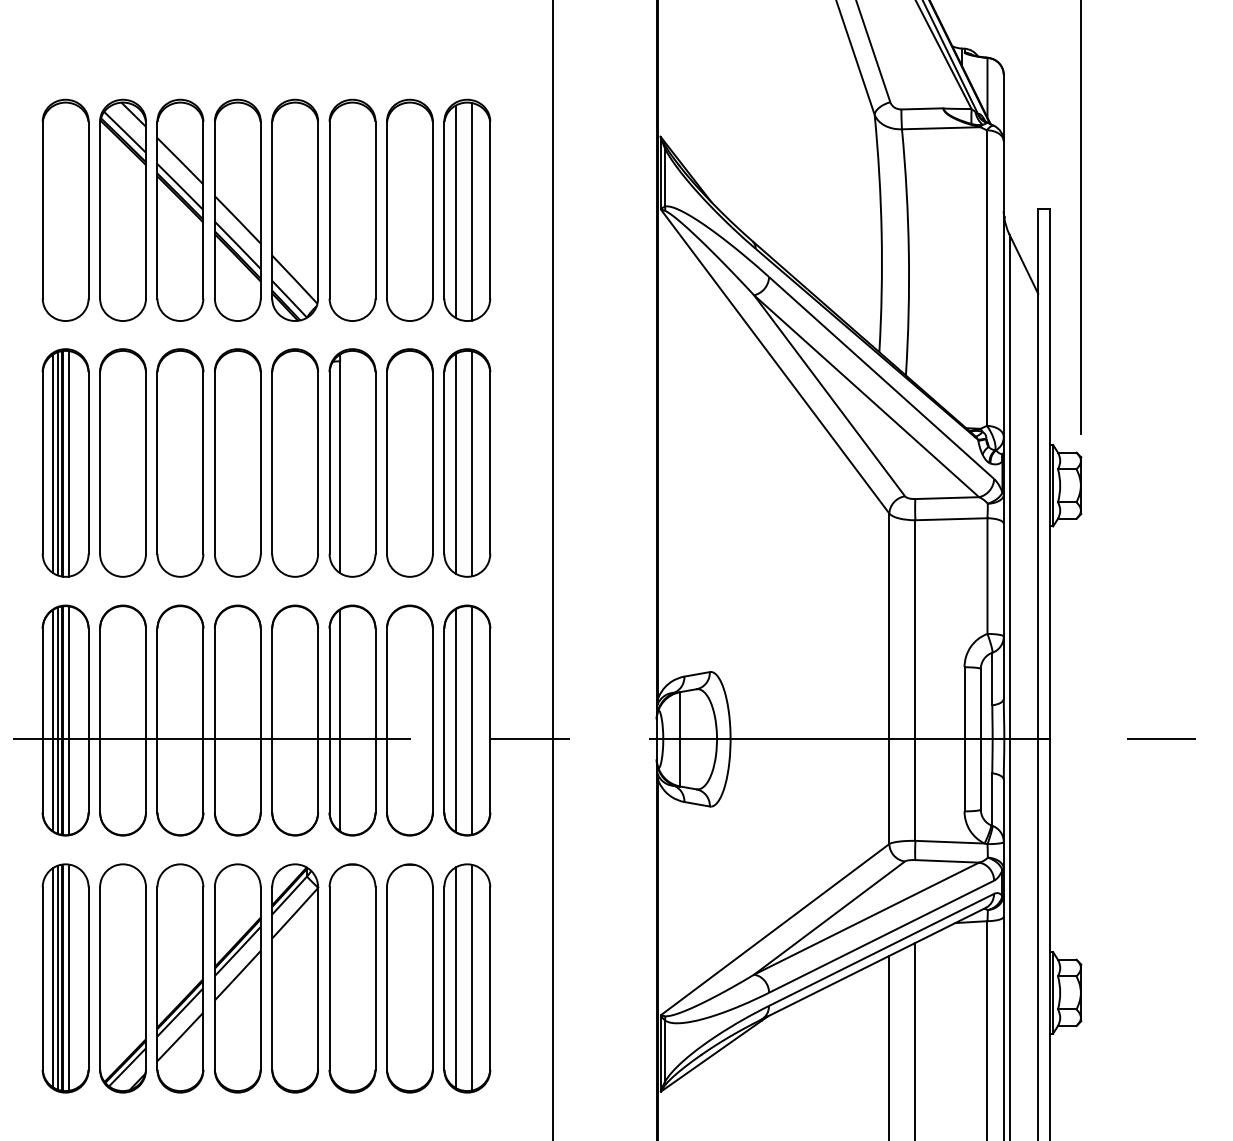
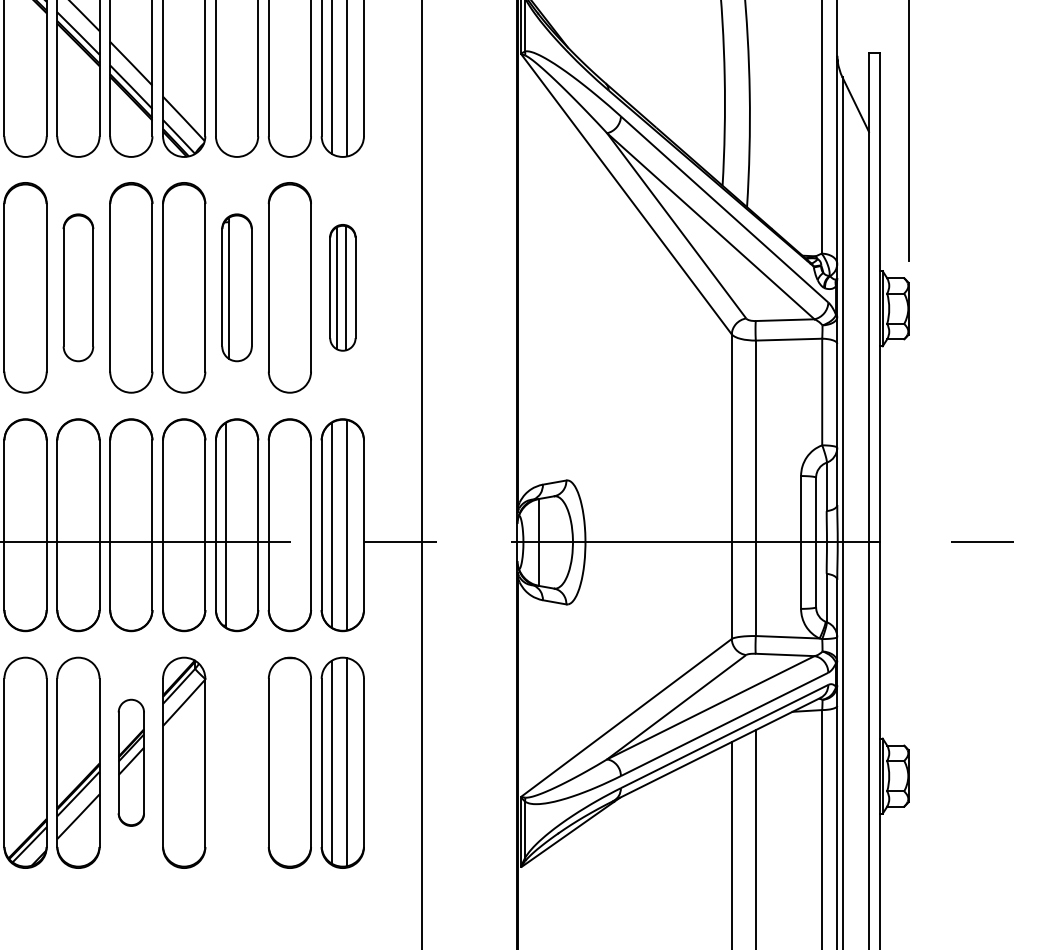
part: (180, 462) -> (78, 287), size x0.7
part: (352, 462) -> (237, 287), size x0.7
part: (467, 462) -> (343, 287), size x0.6
part: (237, 978) -> (131, 762), size x0.6
part: (352, 978) -> (237, 762), removed

